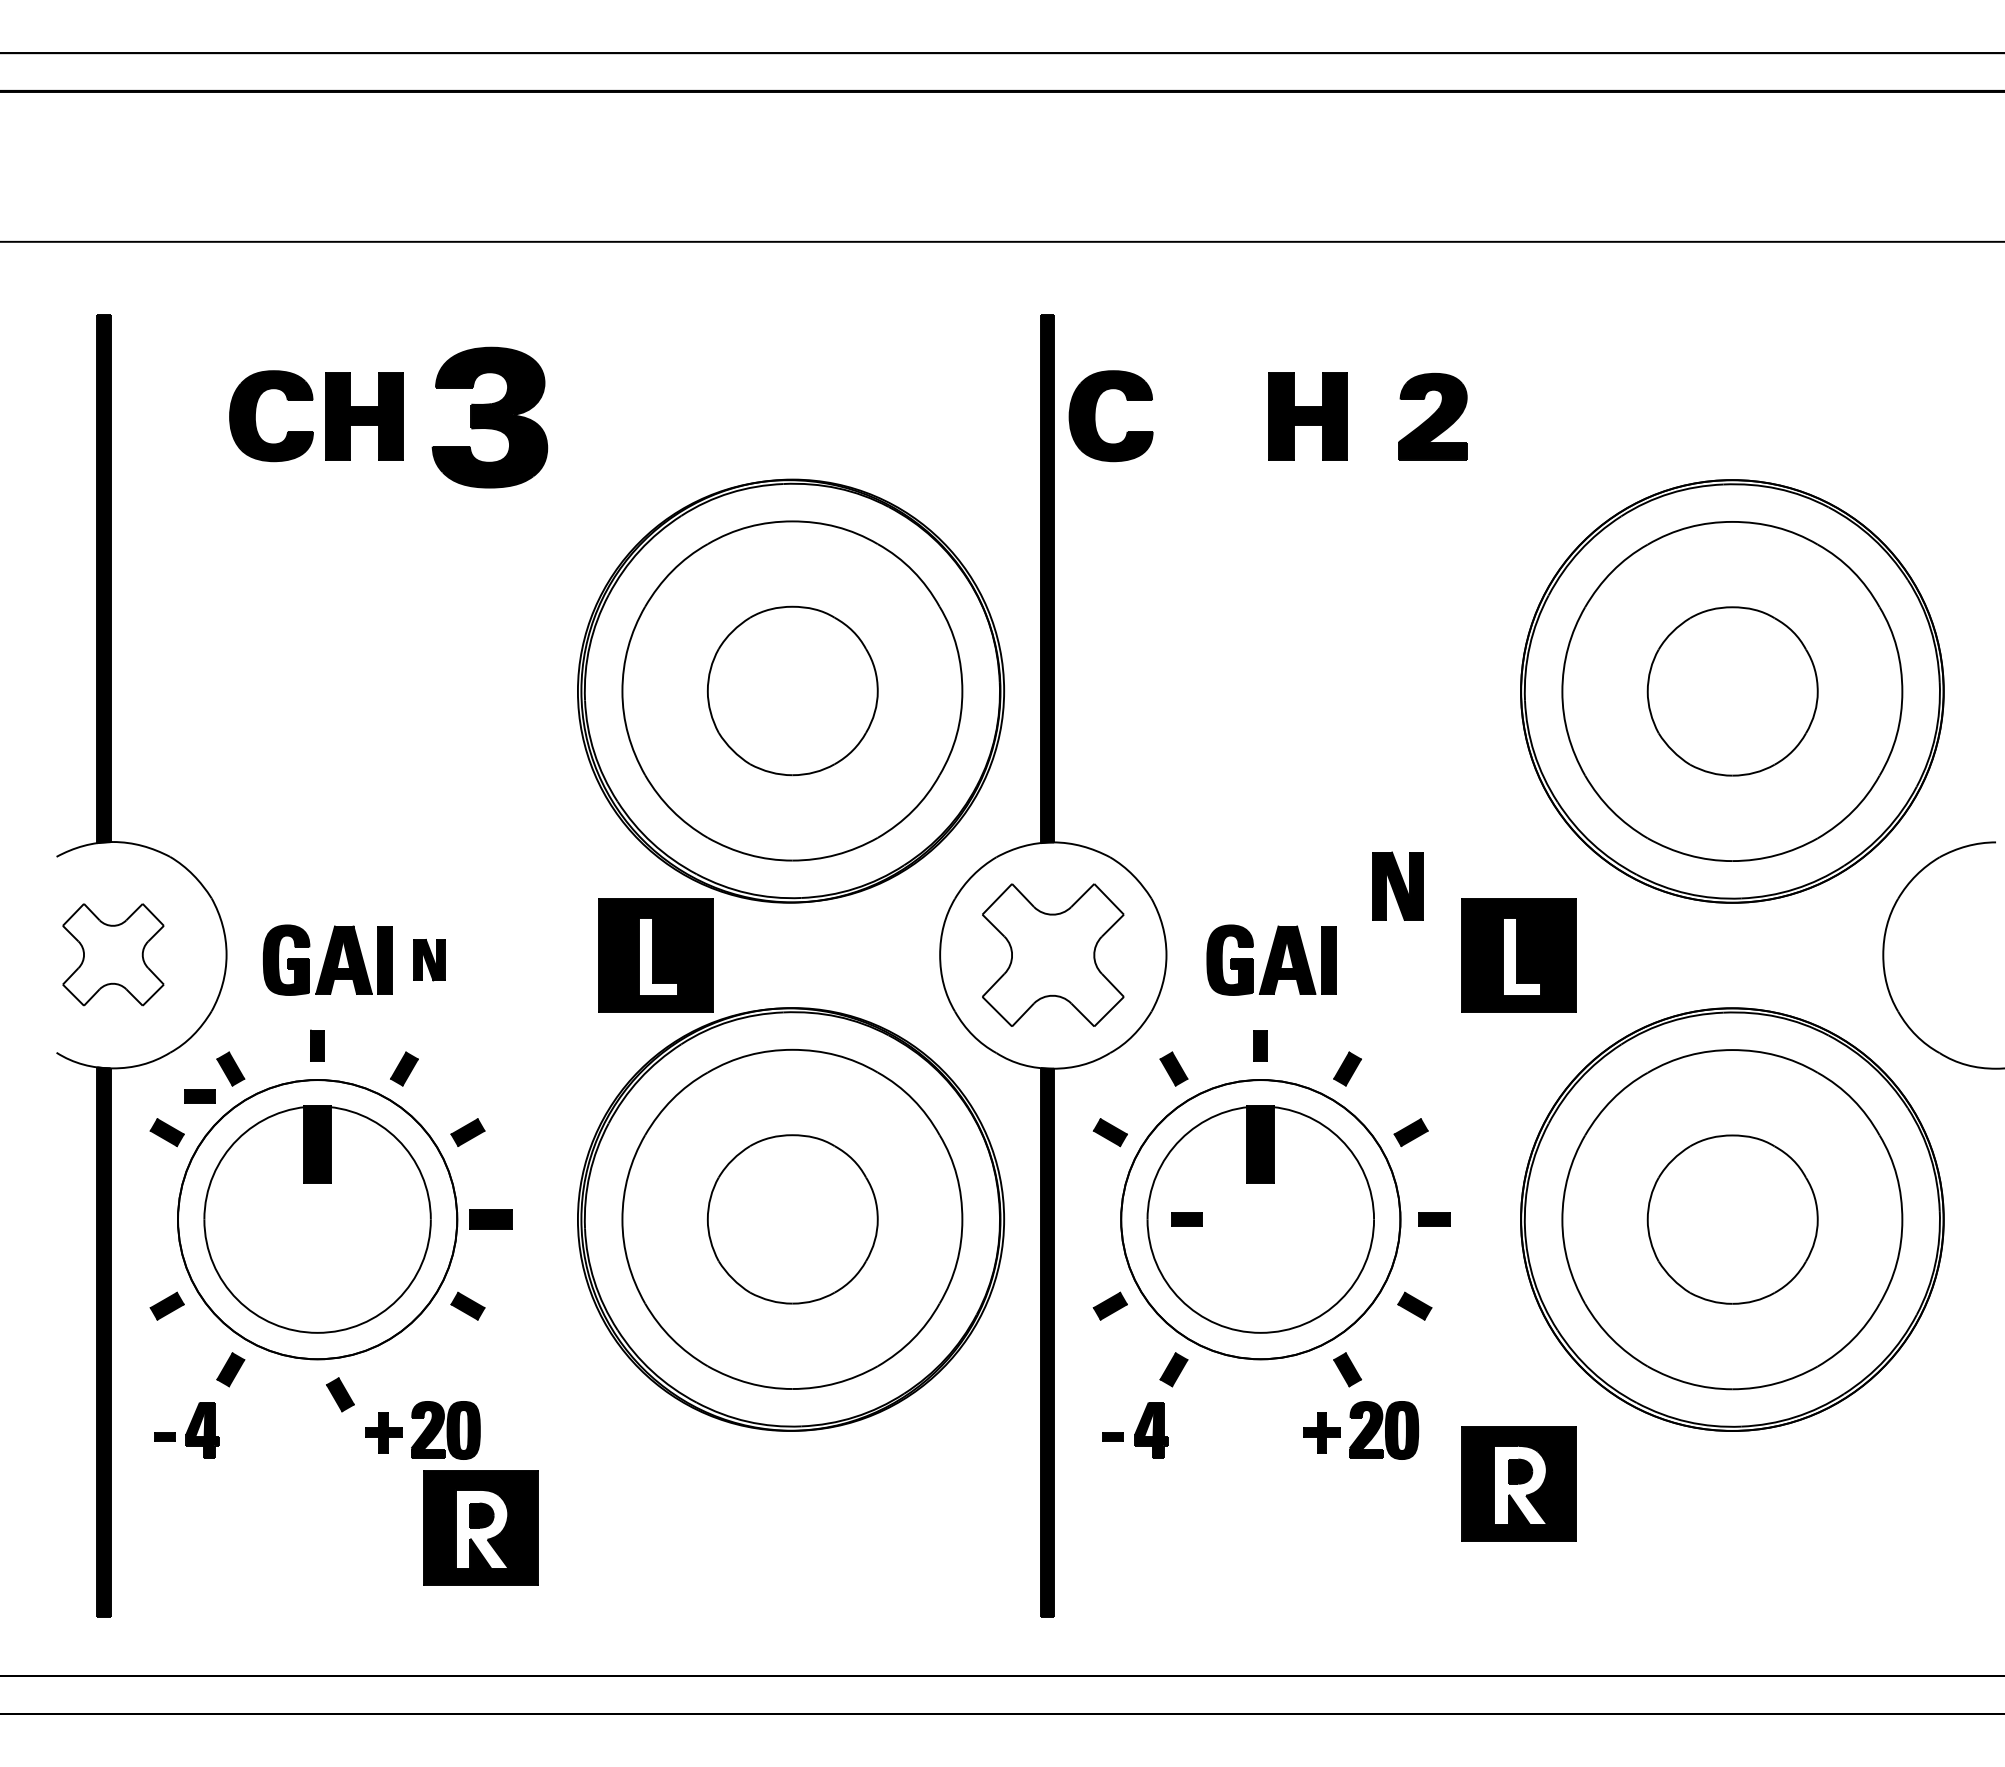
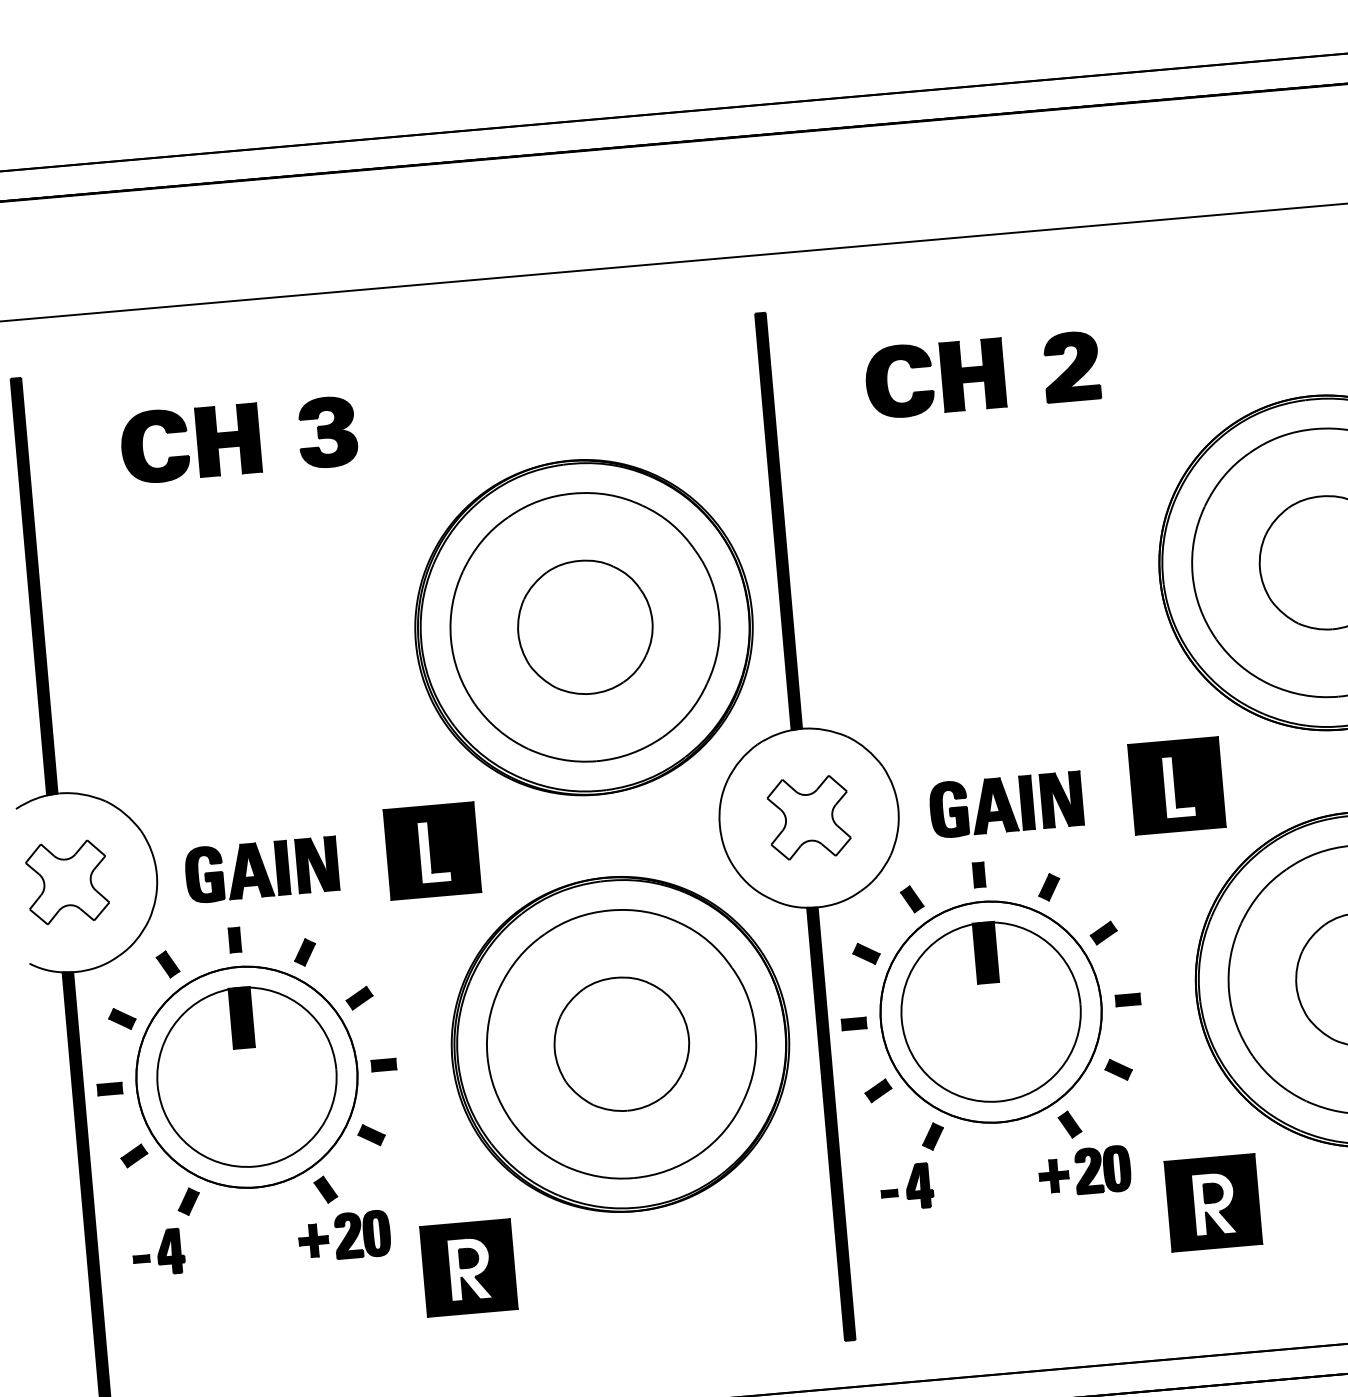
part: (489, 416) -> (327, 431), size x0.62
part: (1095, 416) -> (887, 382), moved
part: (1397, 885) -> (1061, 799), moved
part: (1053, 954) -> (809, 817), size x0.71
part: (655, 955) -> (432, 851), moved
part: (429, 959) -> (317, 864), size x1.67
part: (199, 1096) -> (109, 1089), moved
part: (490, 1219) -> (383, 1065), size x0.71
part: (1186, 1219) -> (853, 1024), moved
part: (340, 1394) -> (325, 1189), moved
part: (480, 1527) -> (468, 1267), moved

